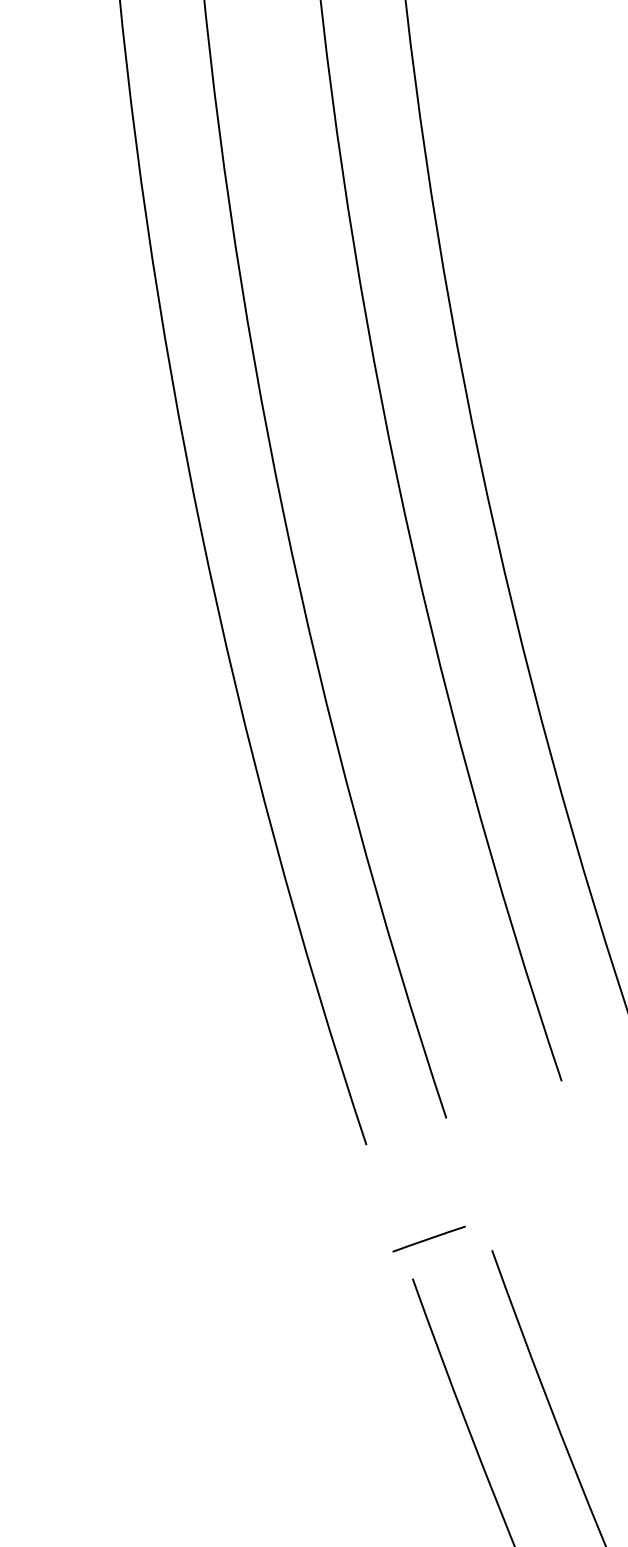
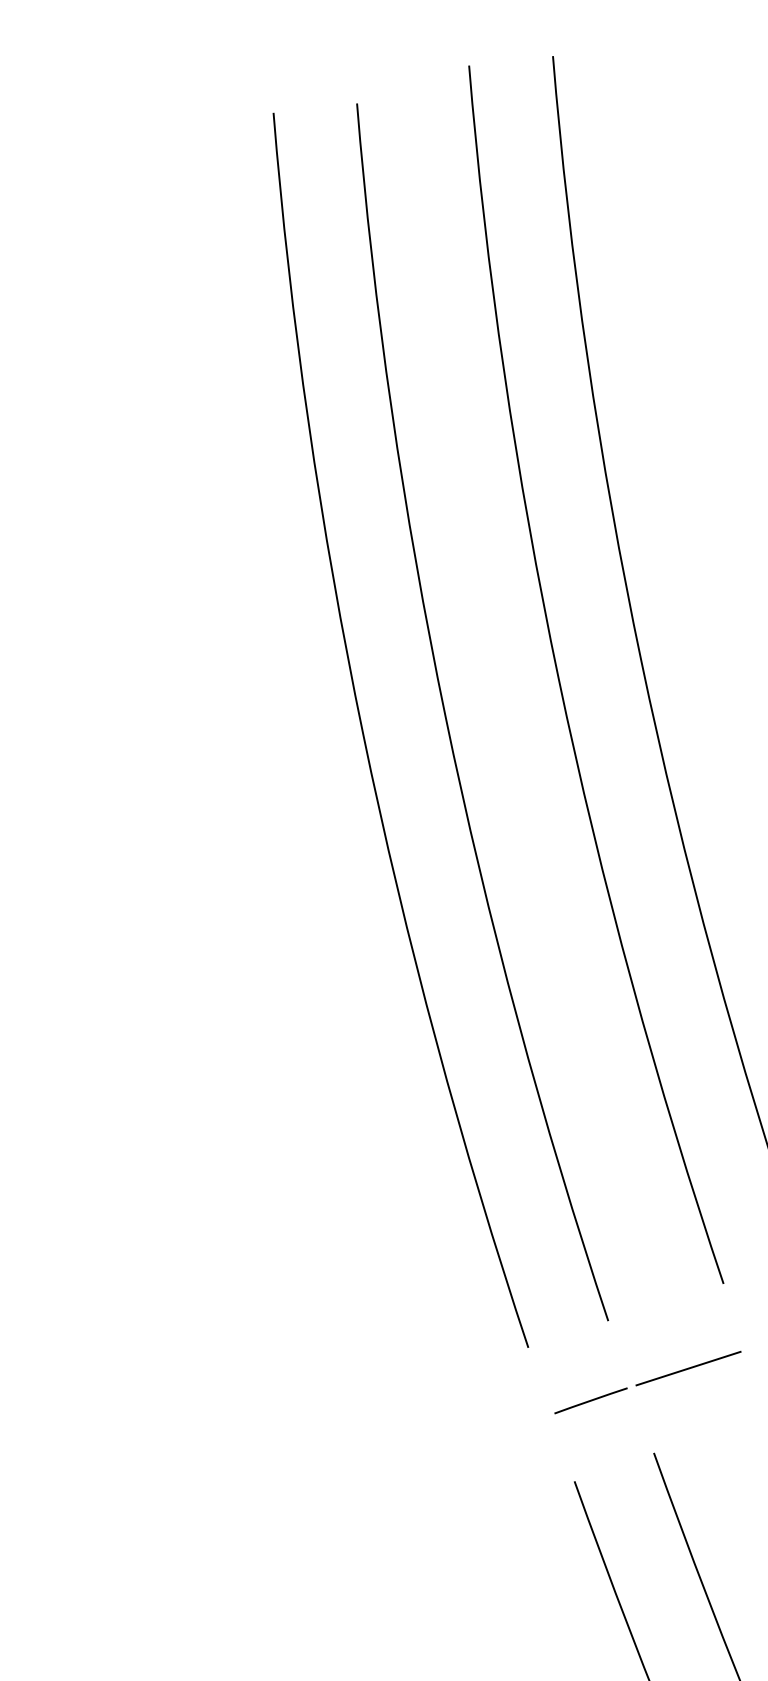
line: (526, 1165) -> (688, 1368), added
line: (428, 1238) -> (590, 1400), moved

